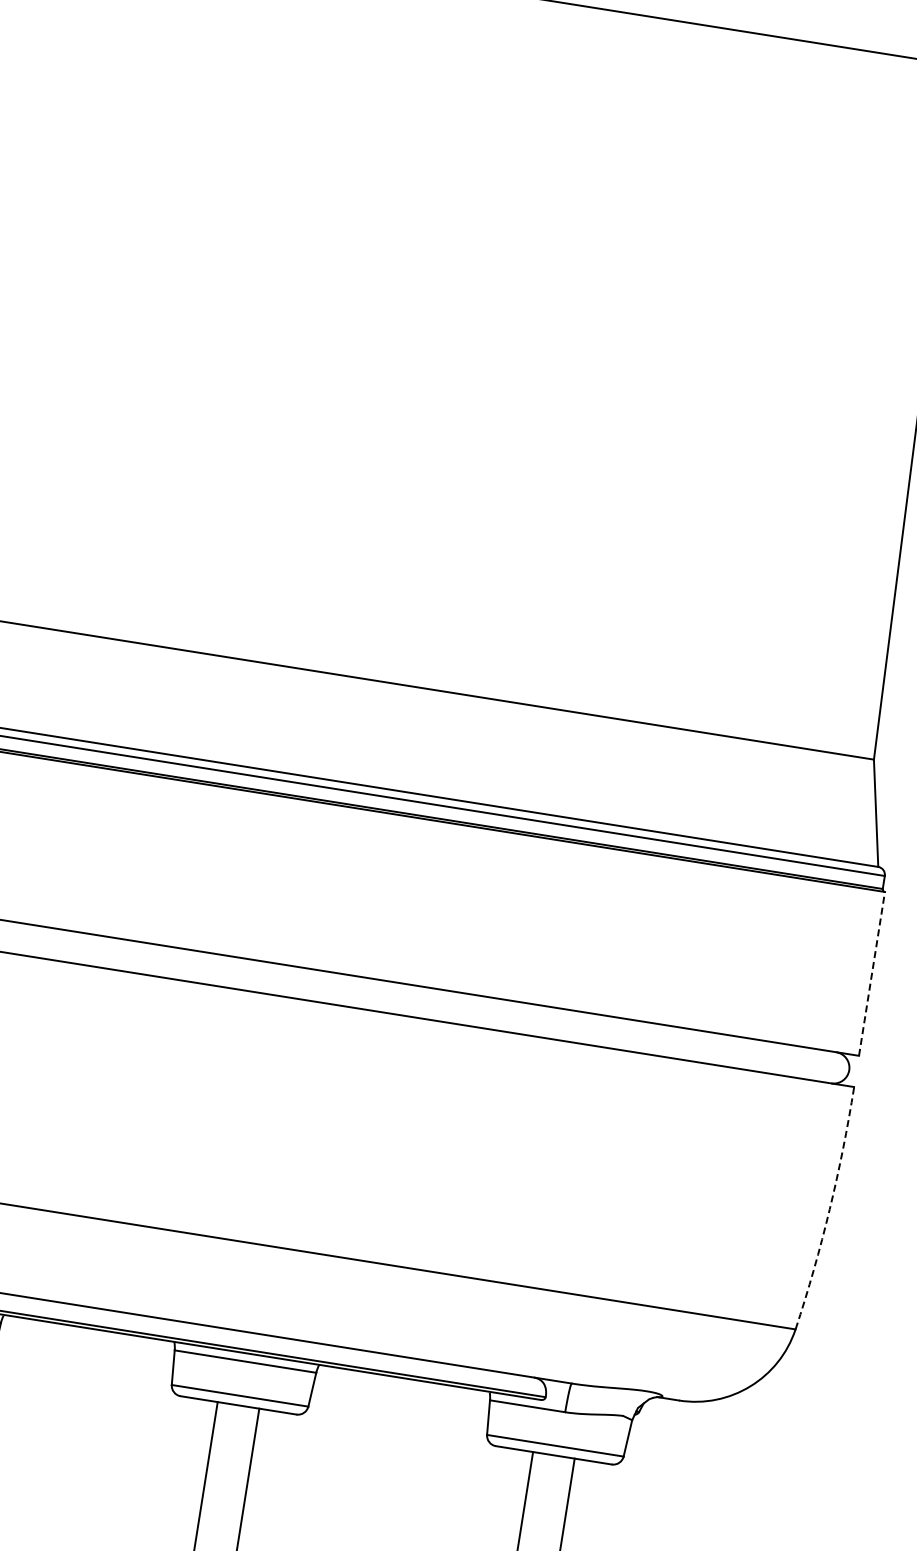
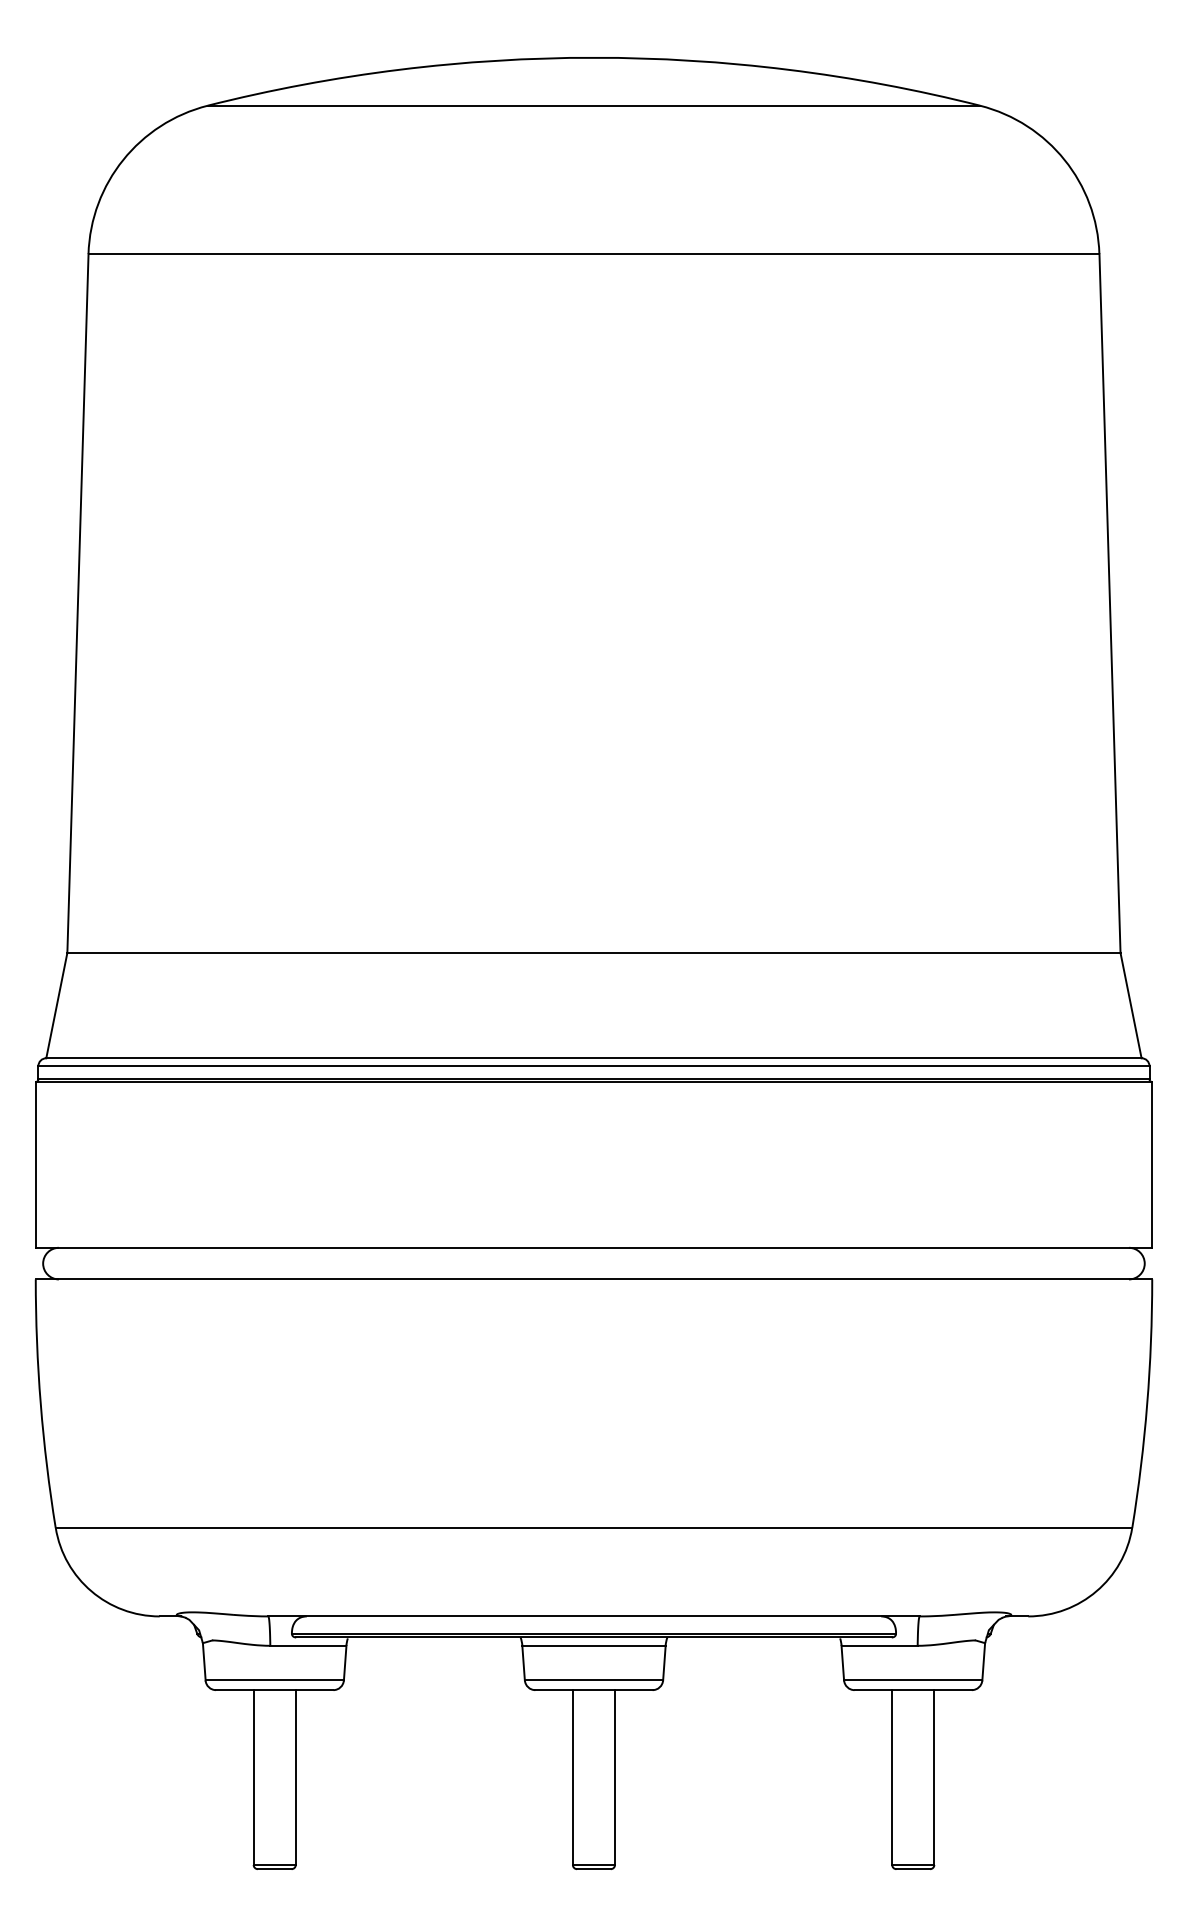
line: (872, 973) -> (1152, 1164), dashed -> solid
arc: (829, 1209) -> (1147, 1404), dashed -> solid

